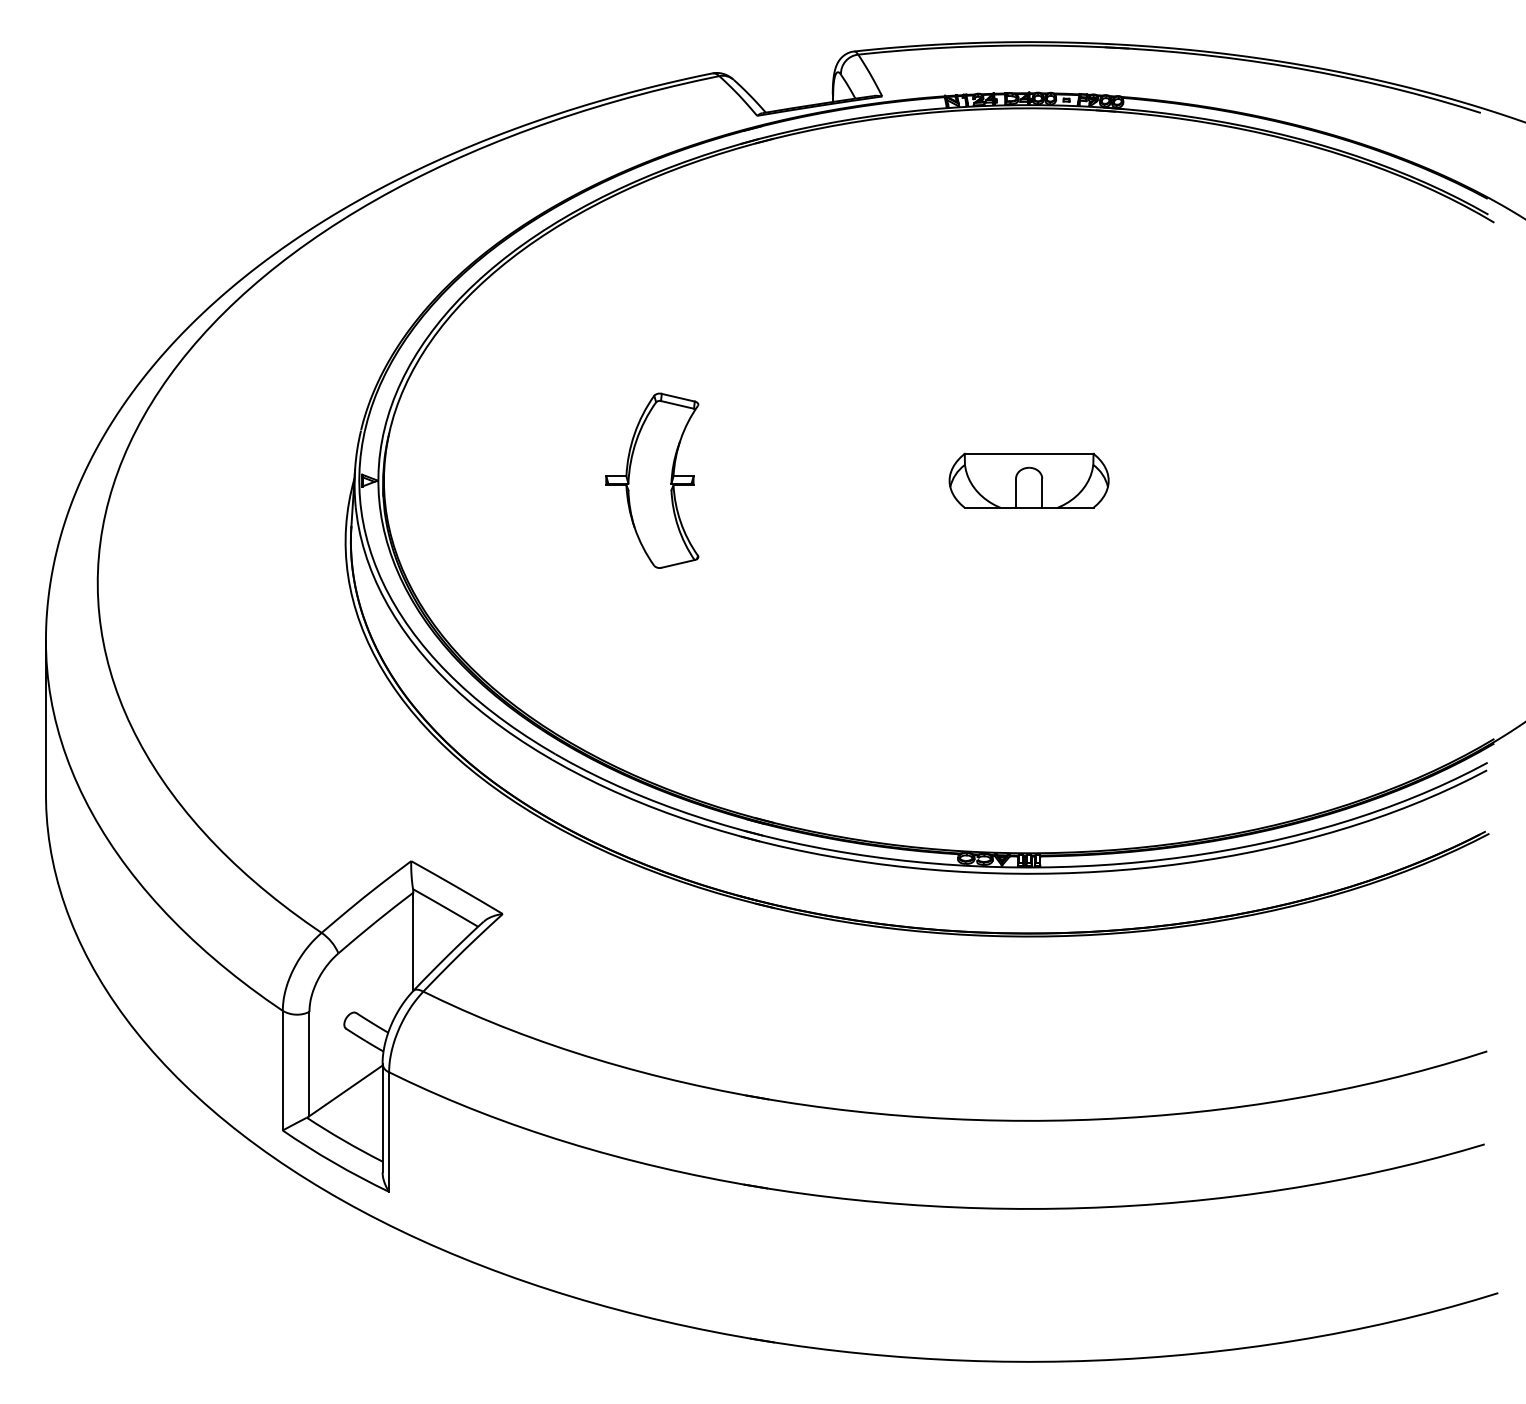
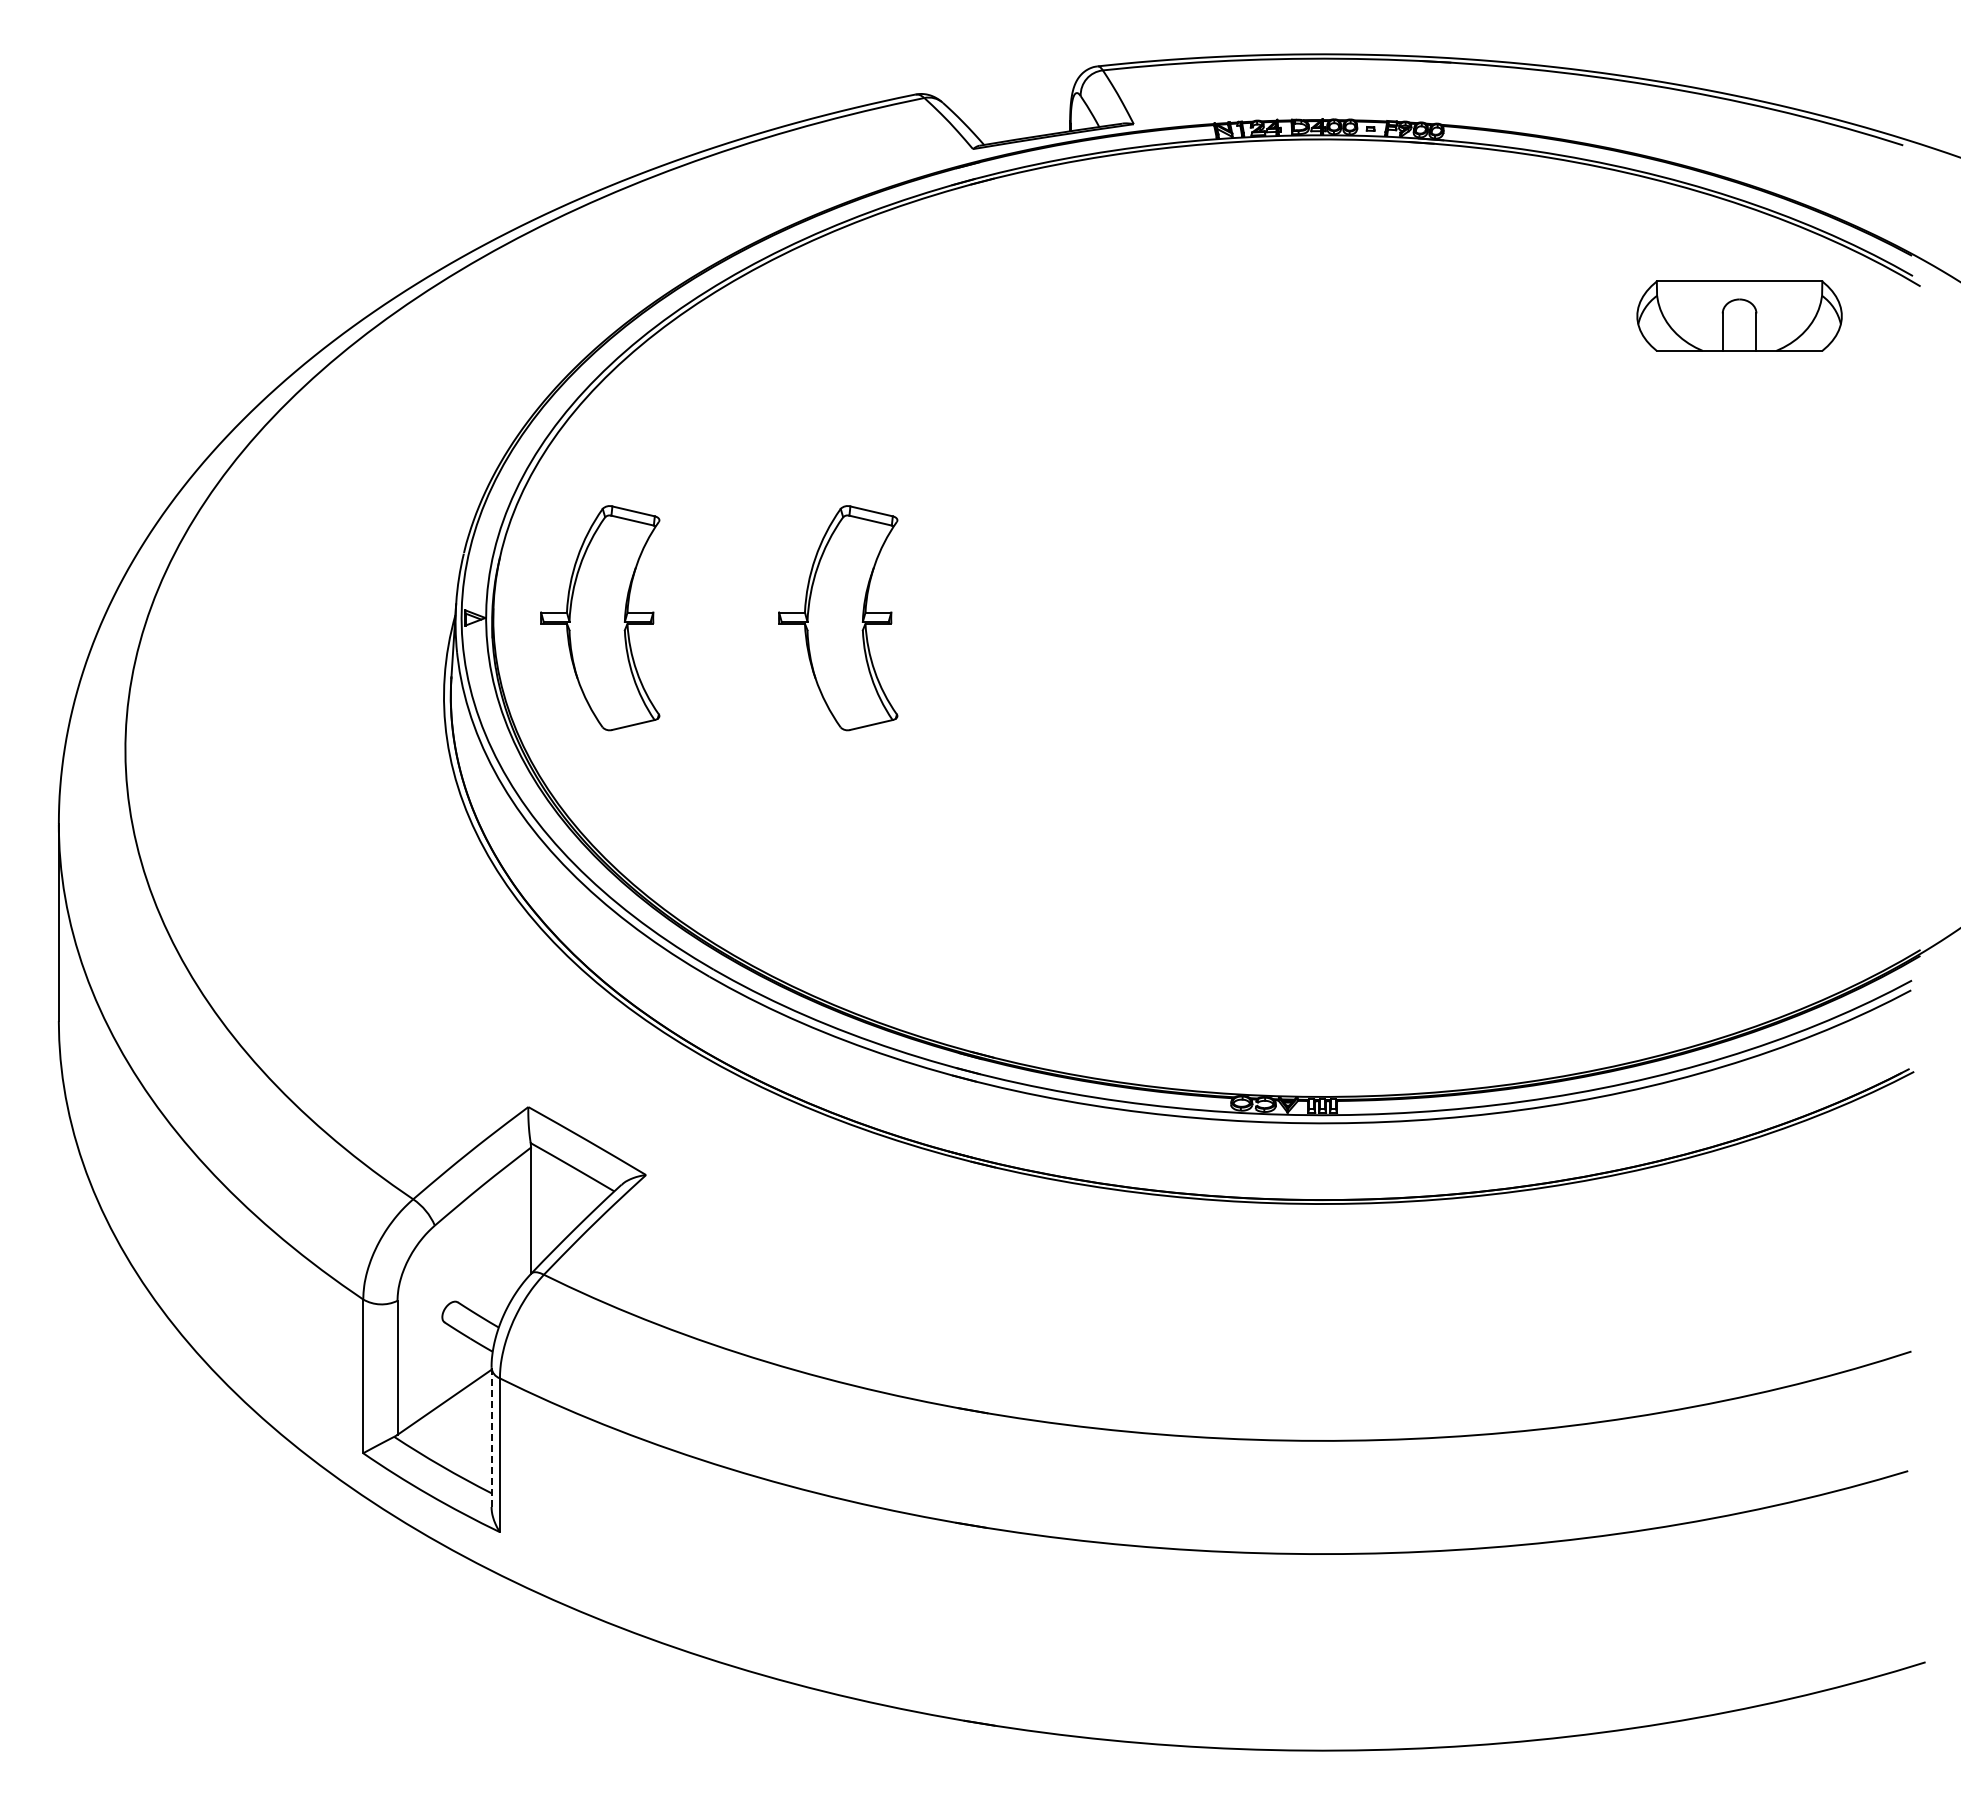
part: (1029, 480) -> (1739, 315), moved
part: (467, 481) -> (600, 618), added
line: (382, 1118) -> (491, 1437), solid -> dashed

